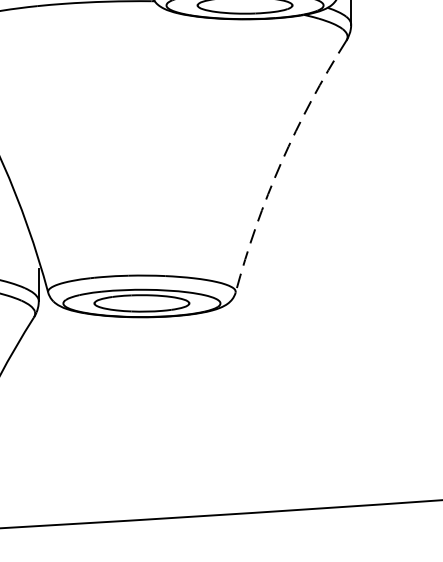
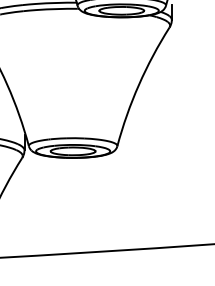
arc: (280, 161) -> (138, 84), dashed -> solid

